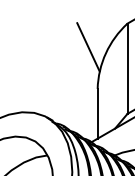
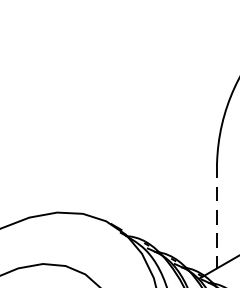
line: (88, 47) -> (197, 75), removed
line: (97, 113) -> (216, 215), solid -> dashed

